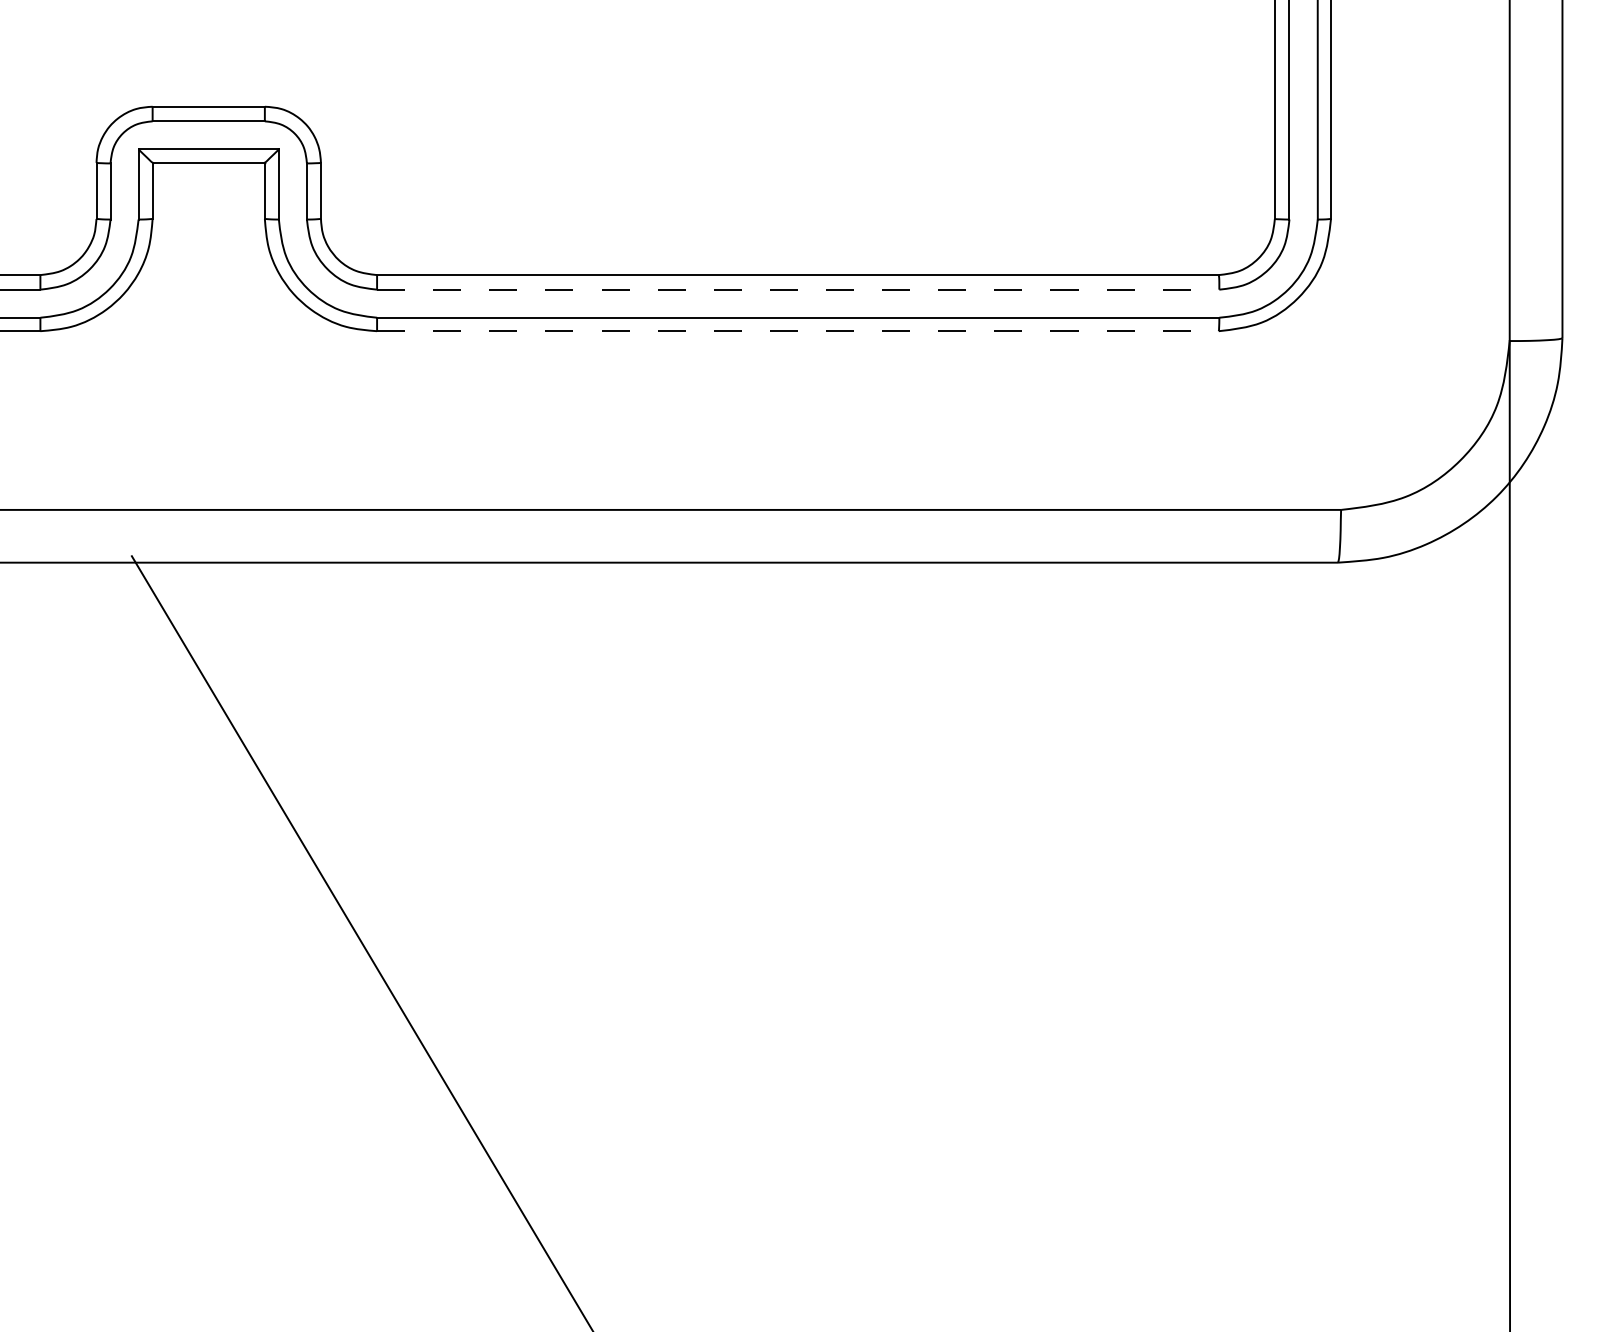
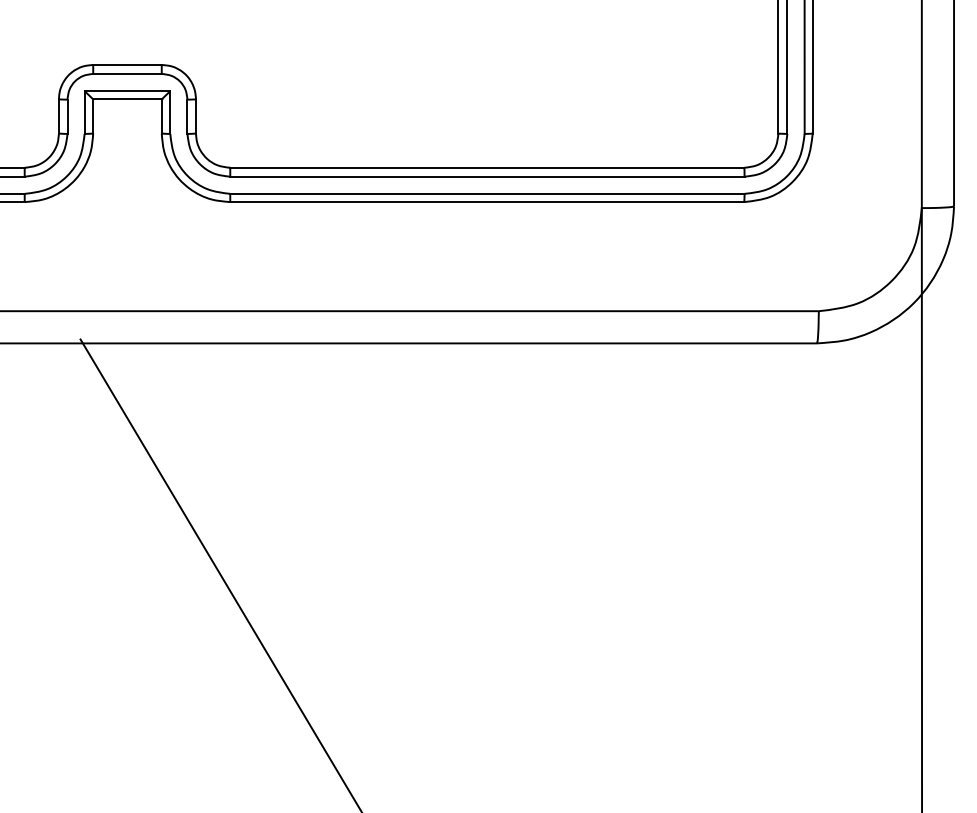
line: (798, 289) -> (487, 176), dashed -> solid
line: (798, 331) -> (487, 202), dashed -> solid

